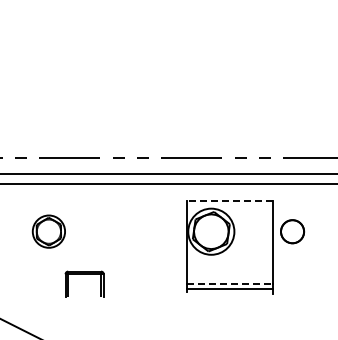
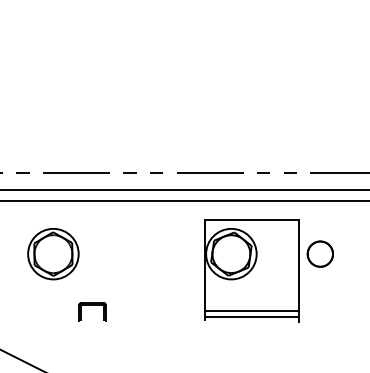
line: (229, 200) -> (251, 219), dashed -> solid
part: (48, 231) -> (52, 253), size x1.43
part: (84, 283) -> (92, 310), size x0.62
line: (230, 283) -> (252, 310), dashed -> solid

